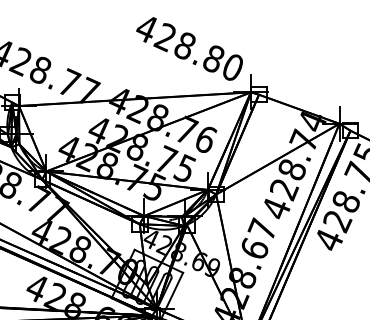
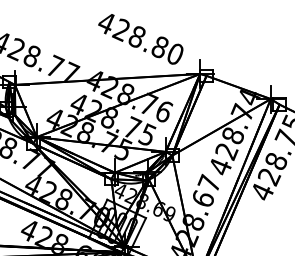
text: (189, 48) -> (140, 38), moved

